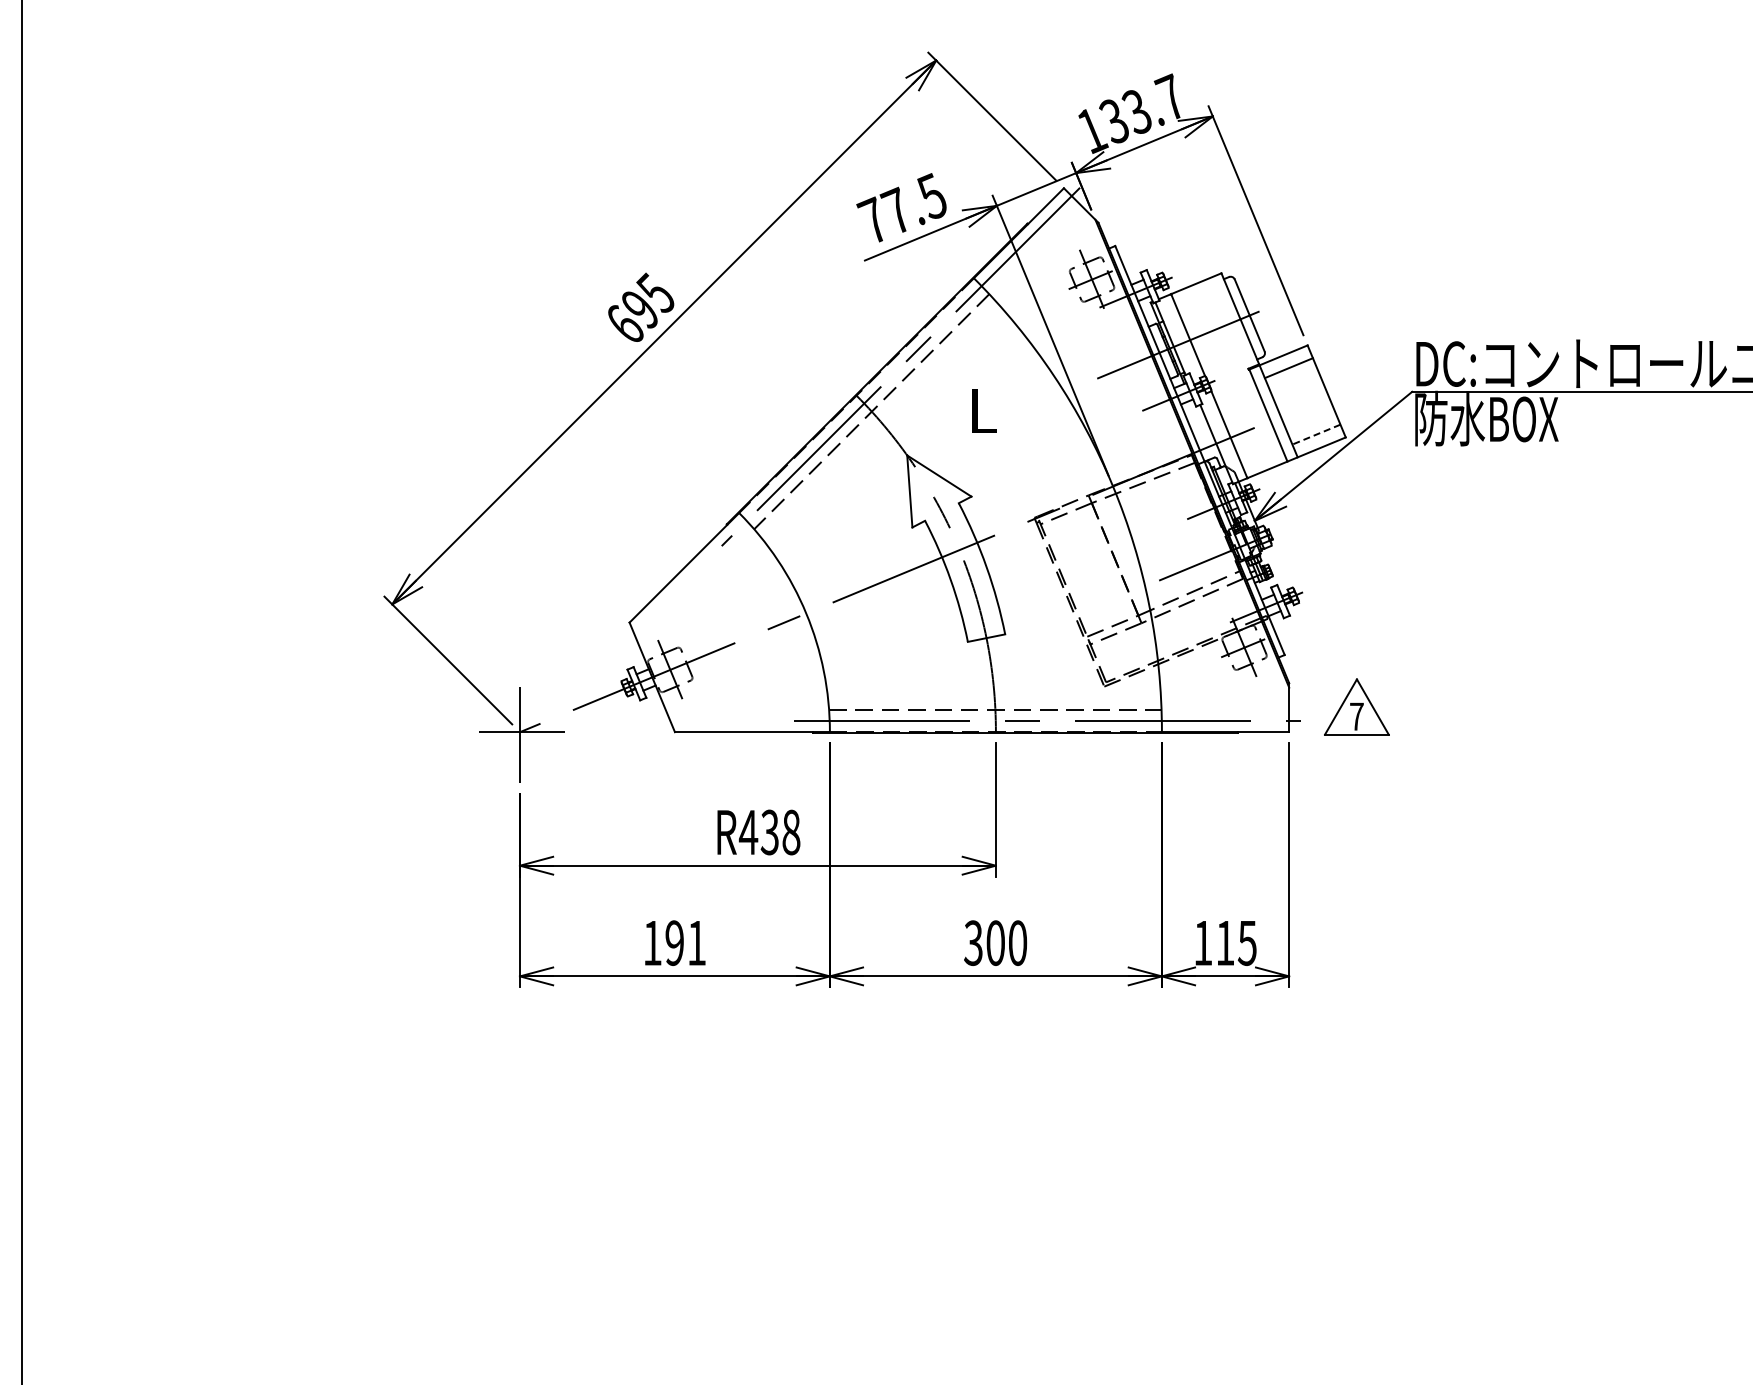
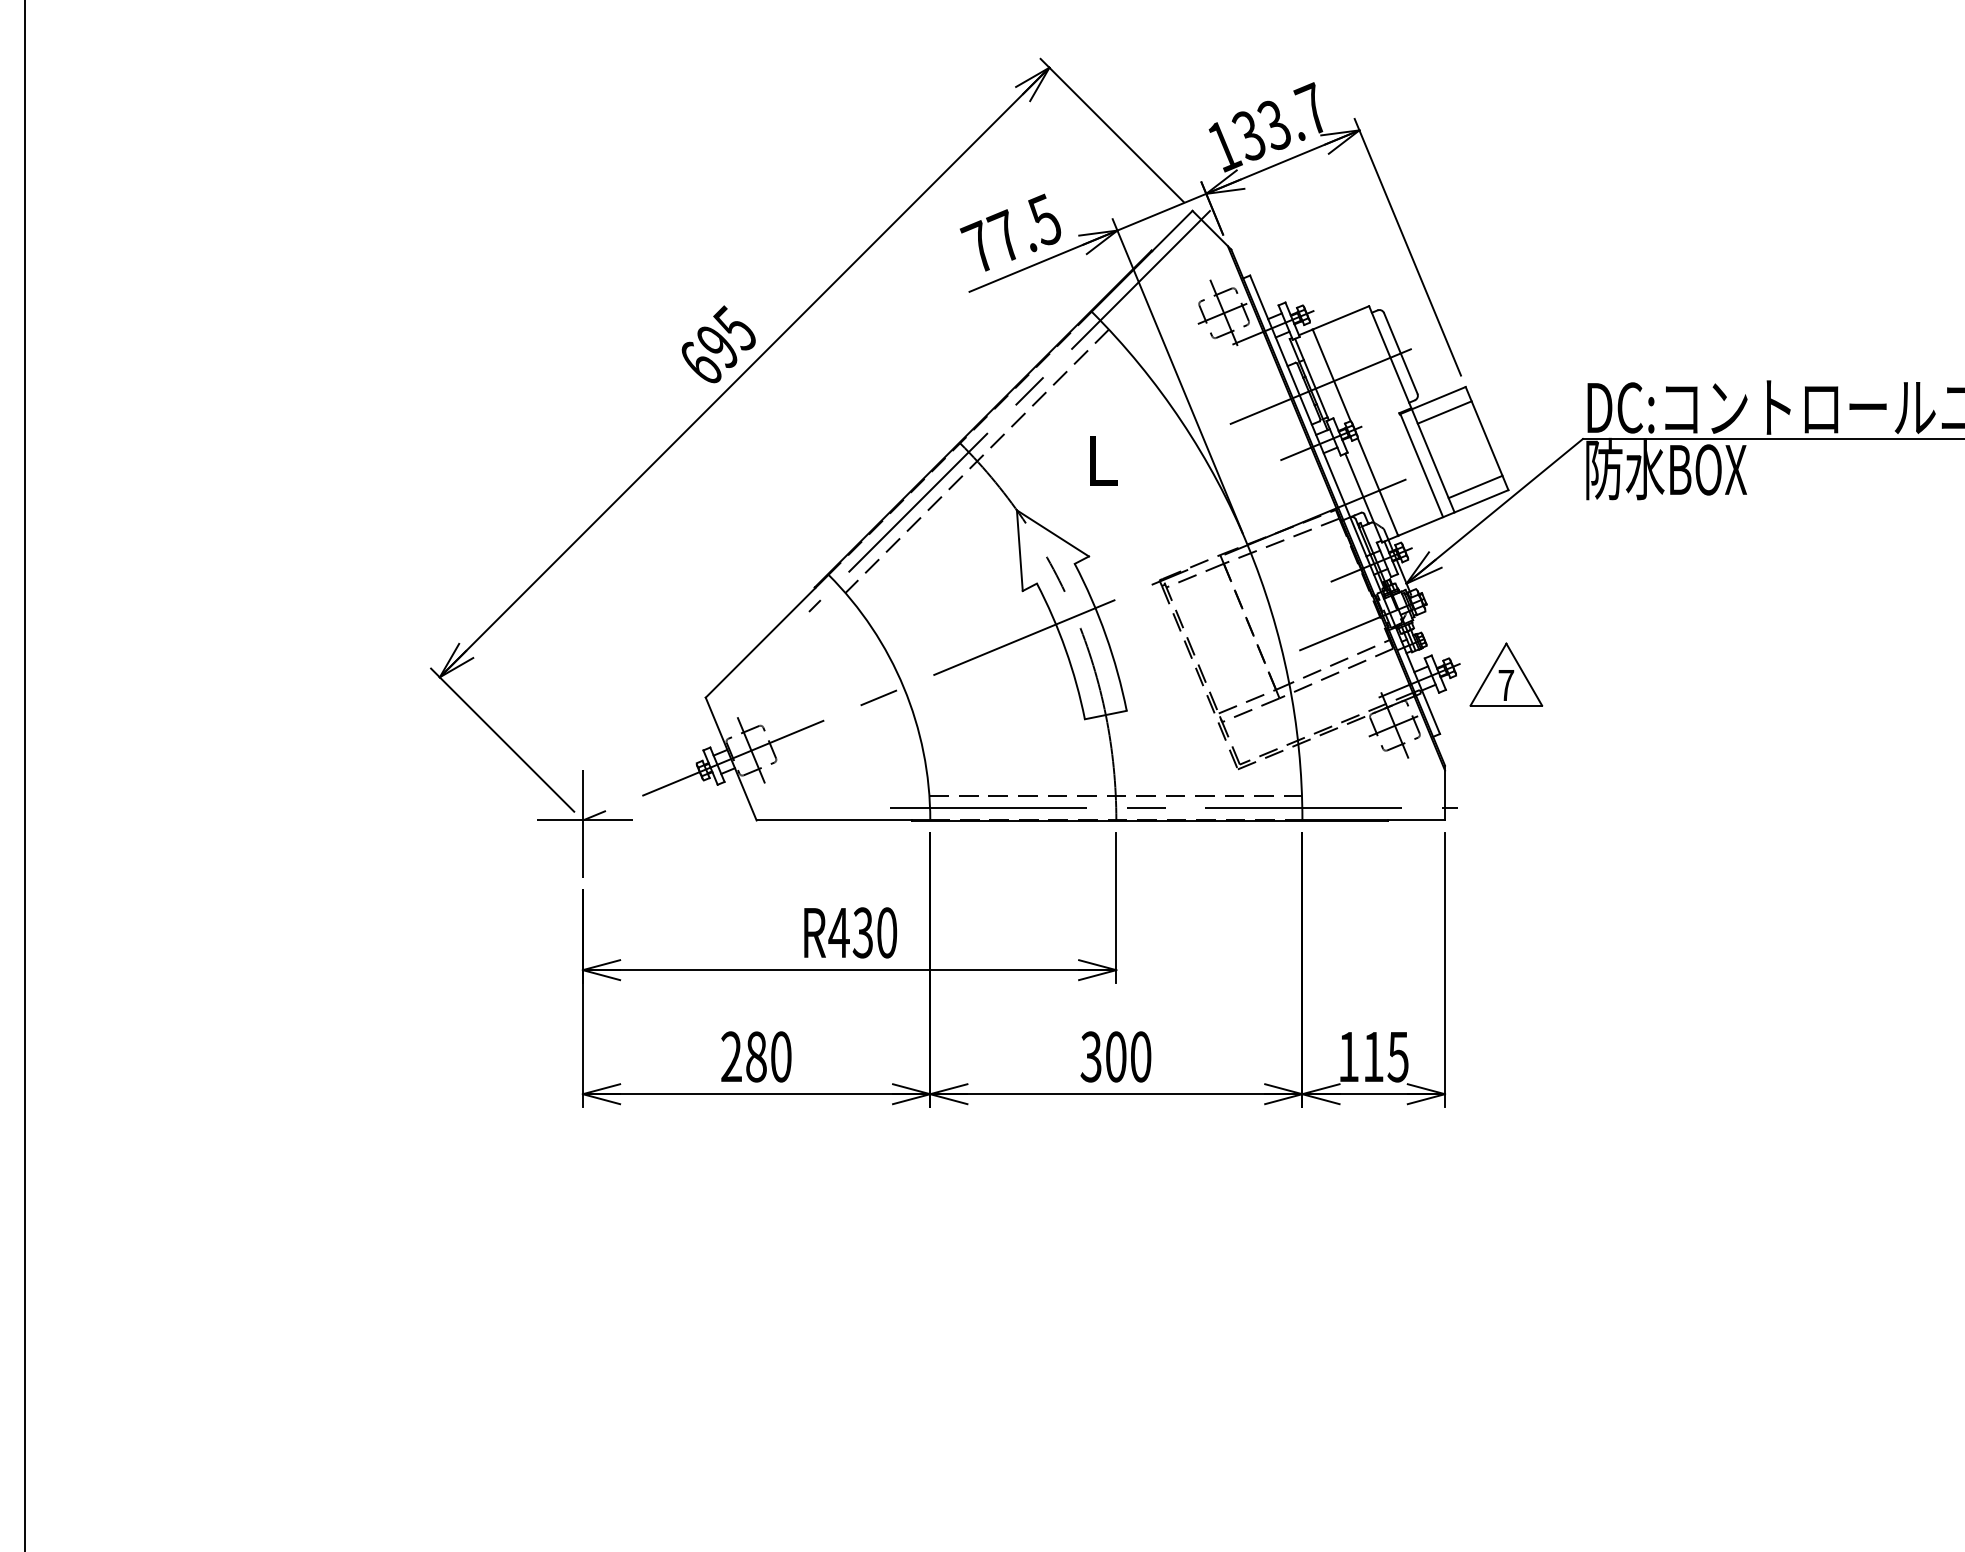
line: (1315, 434) -> (1474, 486), dashed -> solid
part: (1356, 706) -> (1505, 674), moved
text: (791, 832) -> (887, 932), R438 -> R430
text: (674, 943) -> (756, 1057), 191 -> 280

